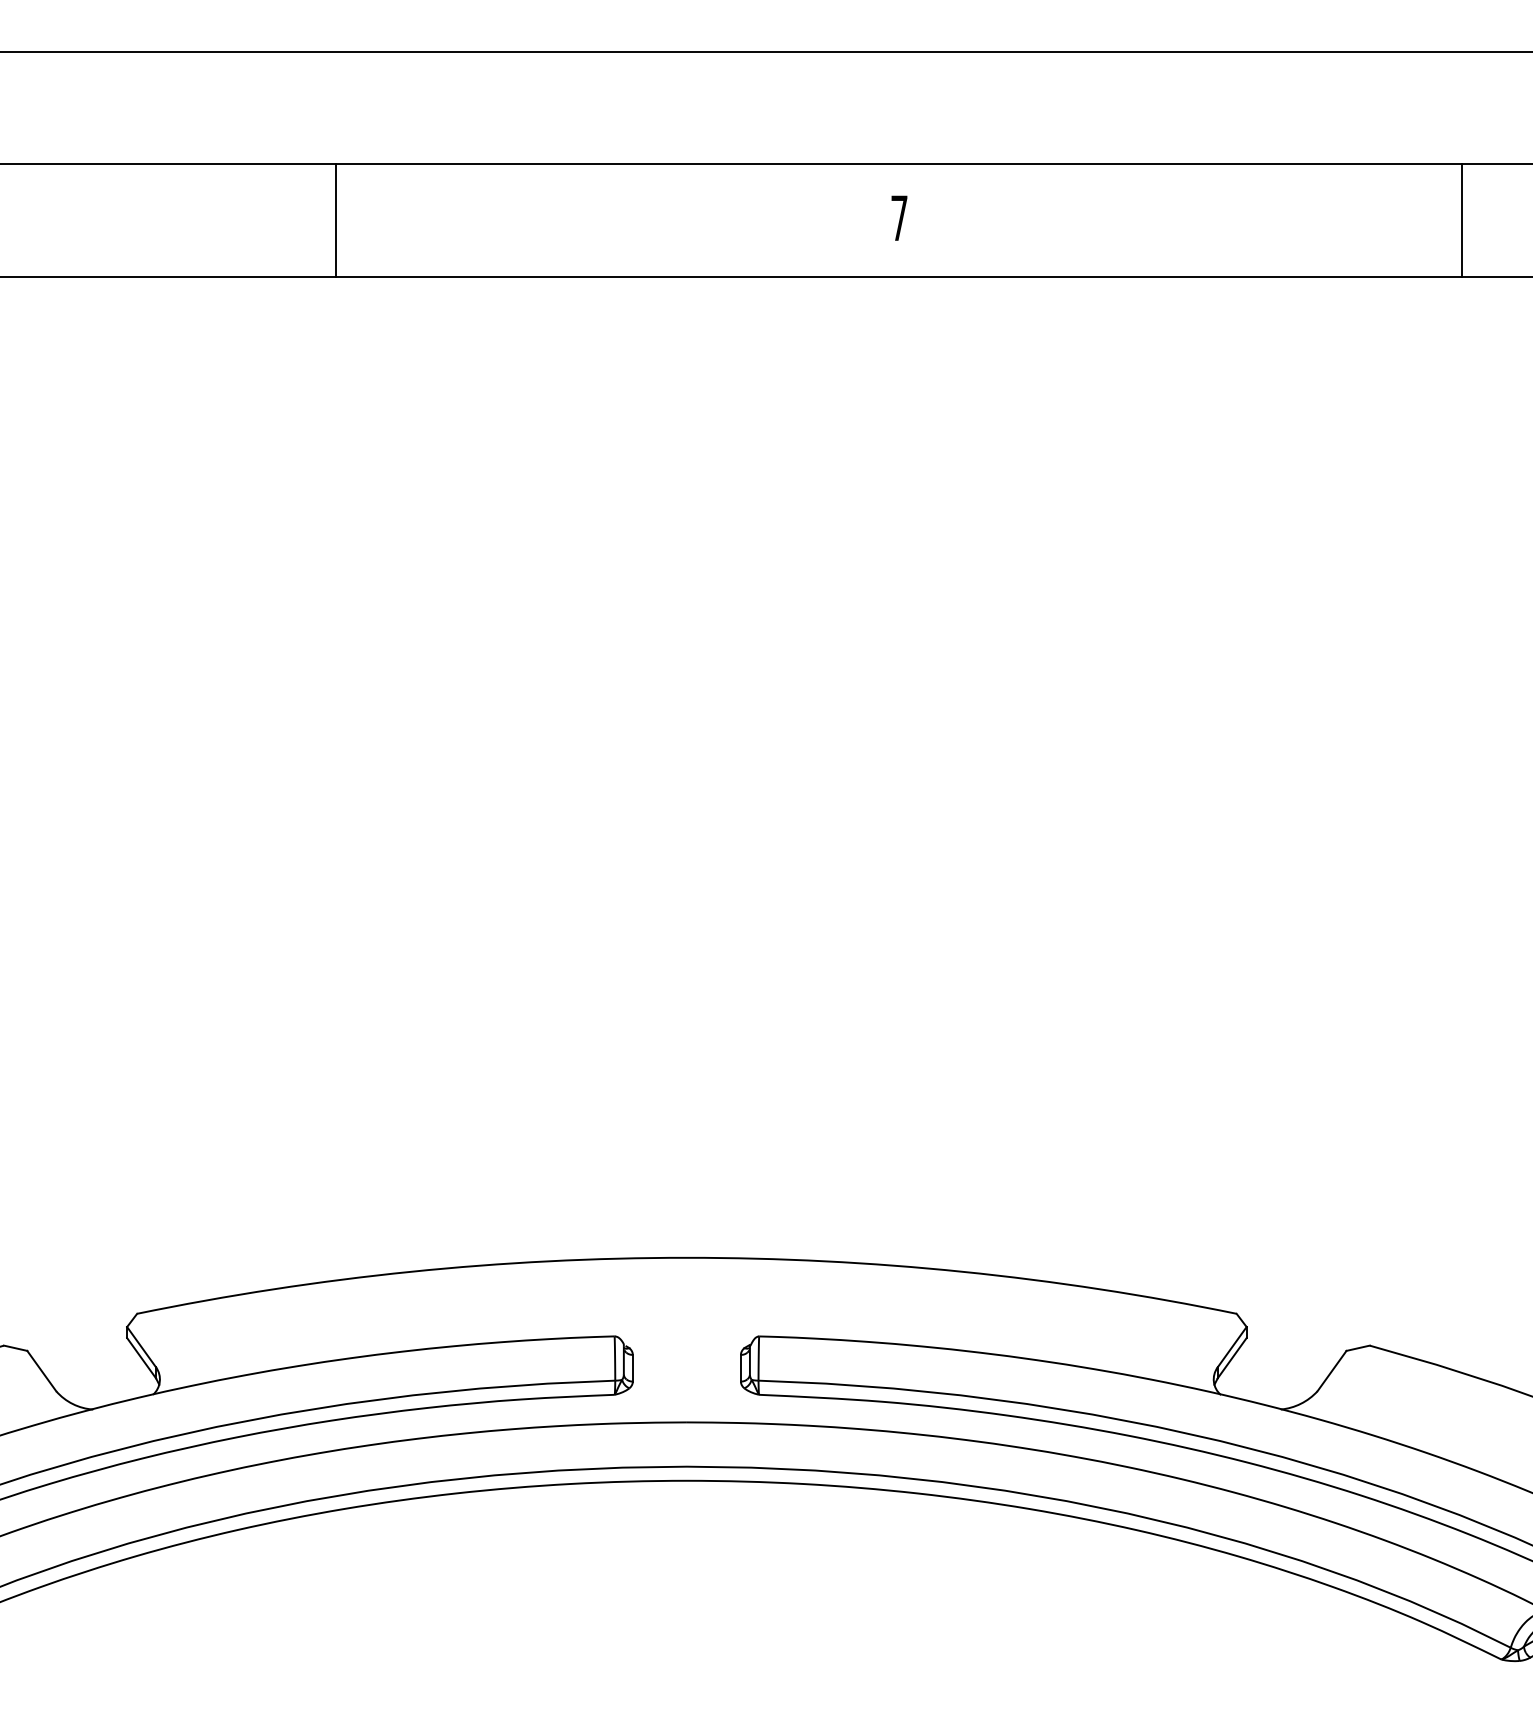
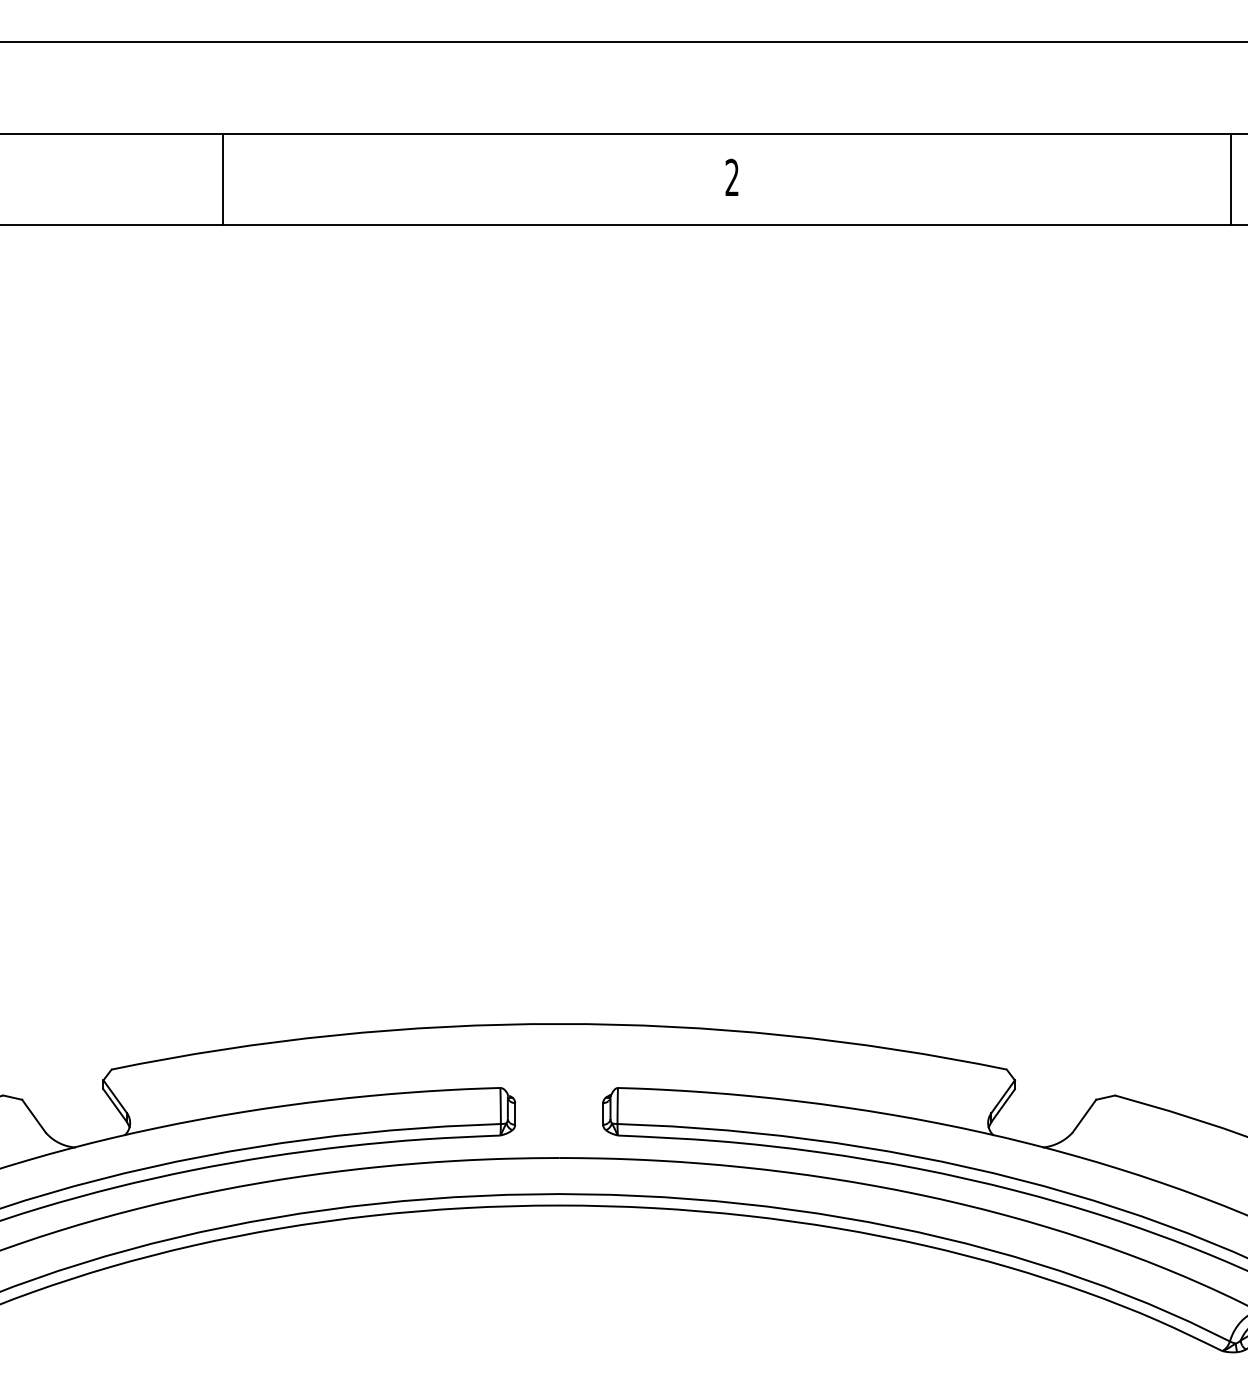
text: (898, 216) -> (731, 176), 7 -> 2
line: (335, 220) -> (222, 179), moved
line: (1462, 220) -> (1231, 179), moved

